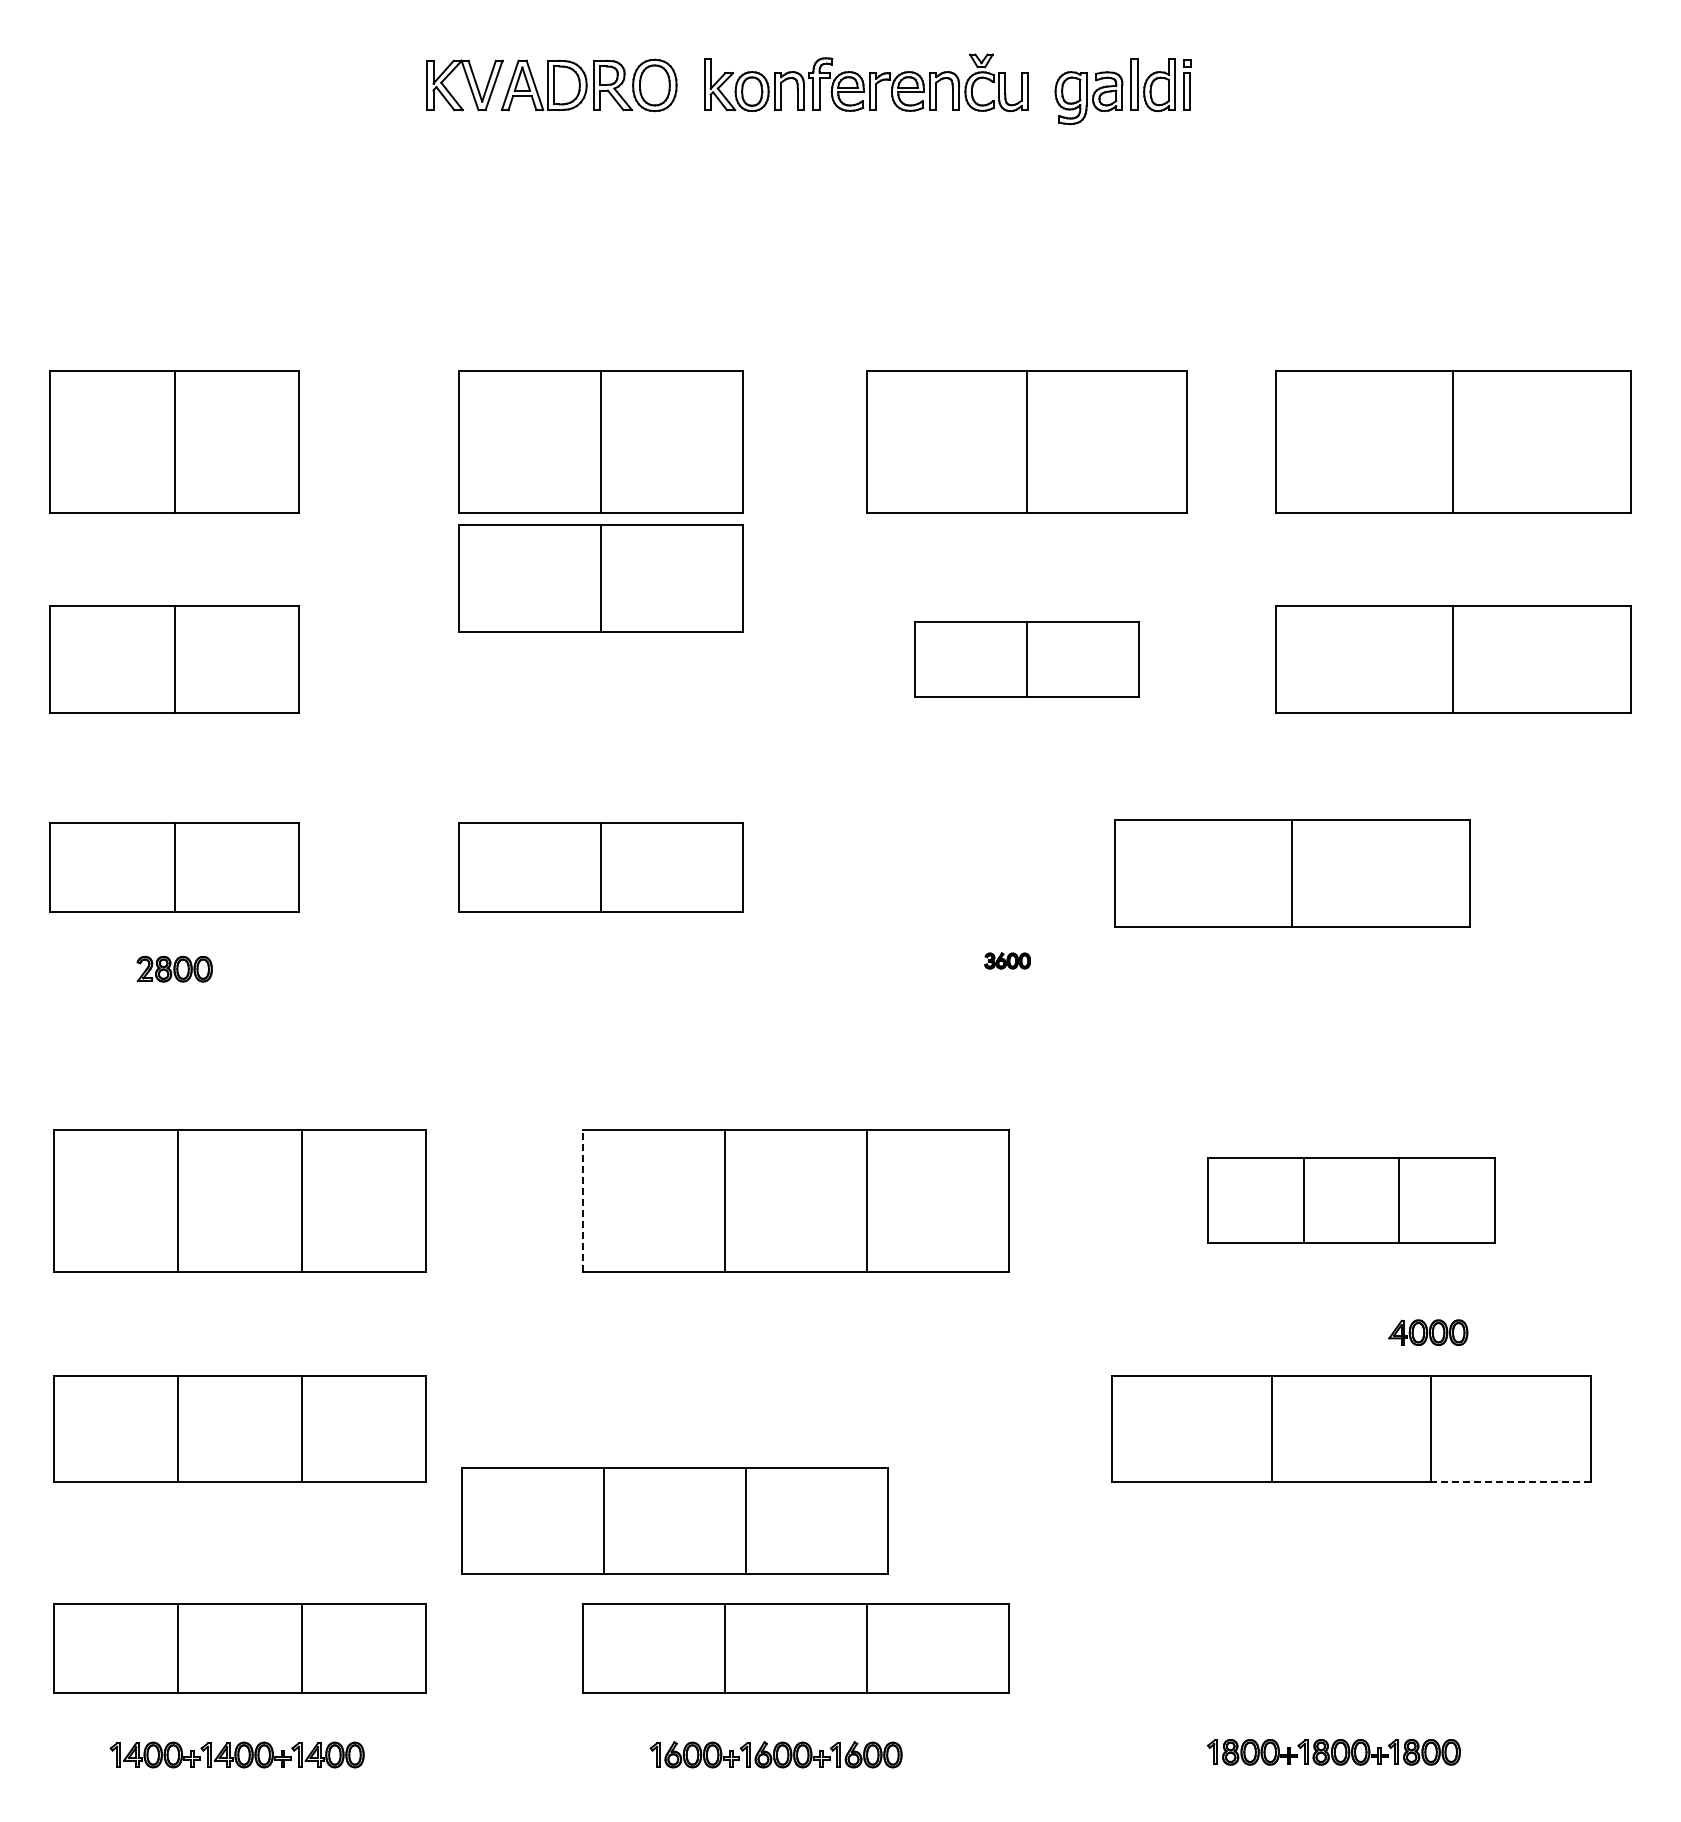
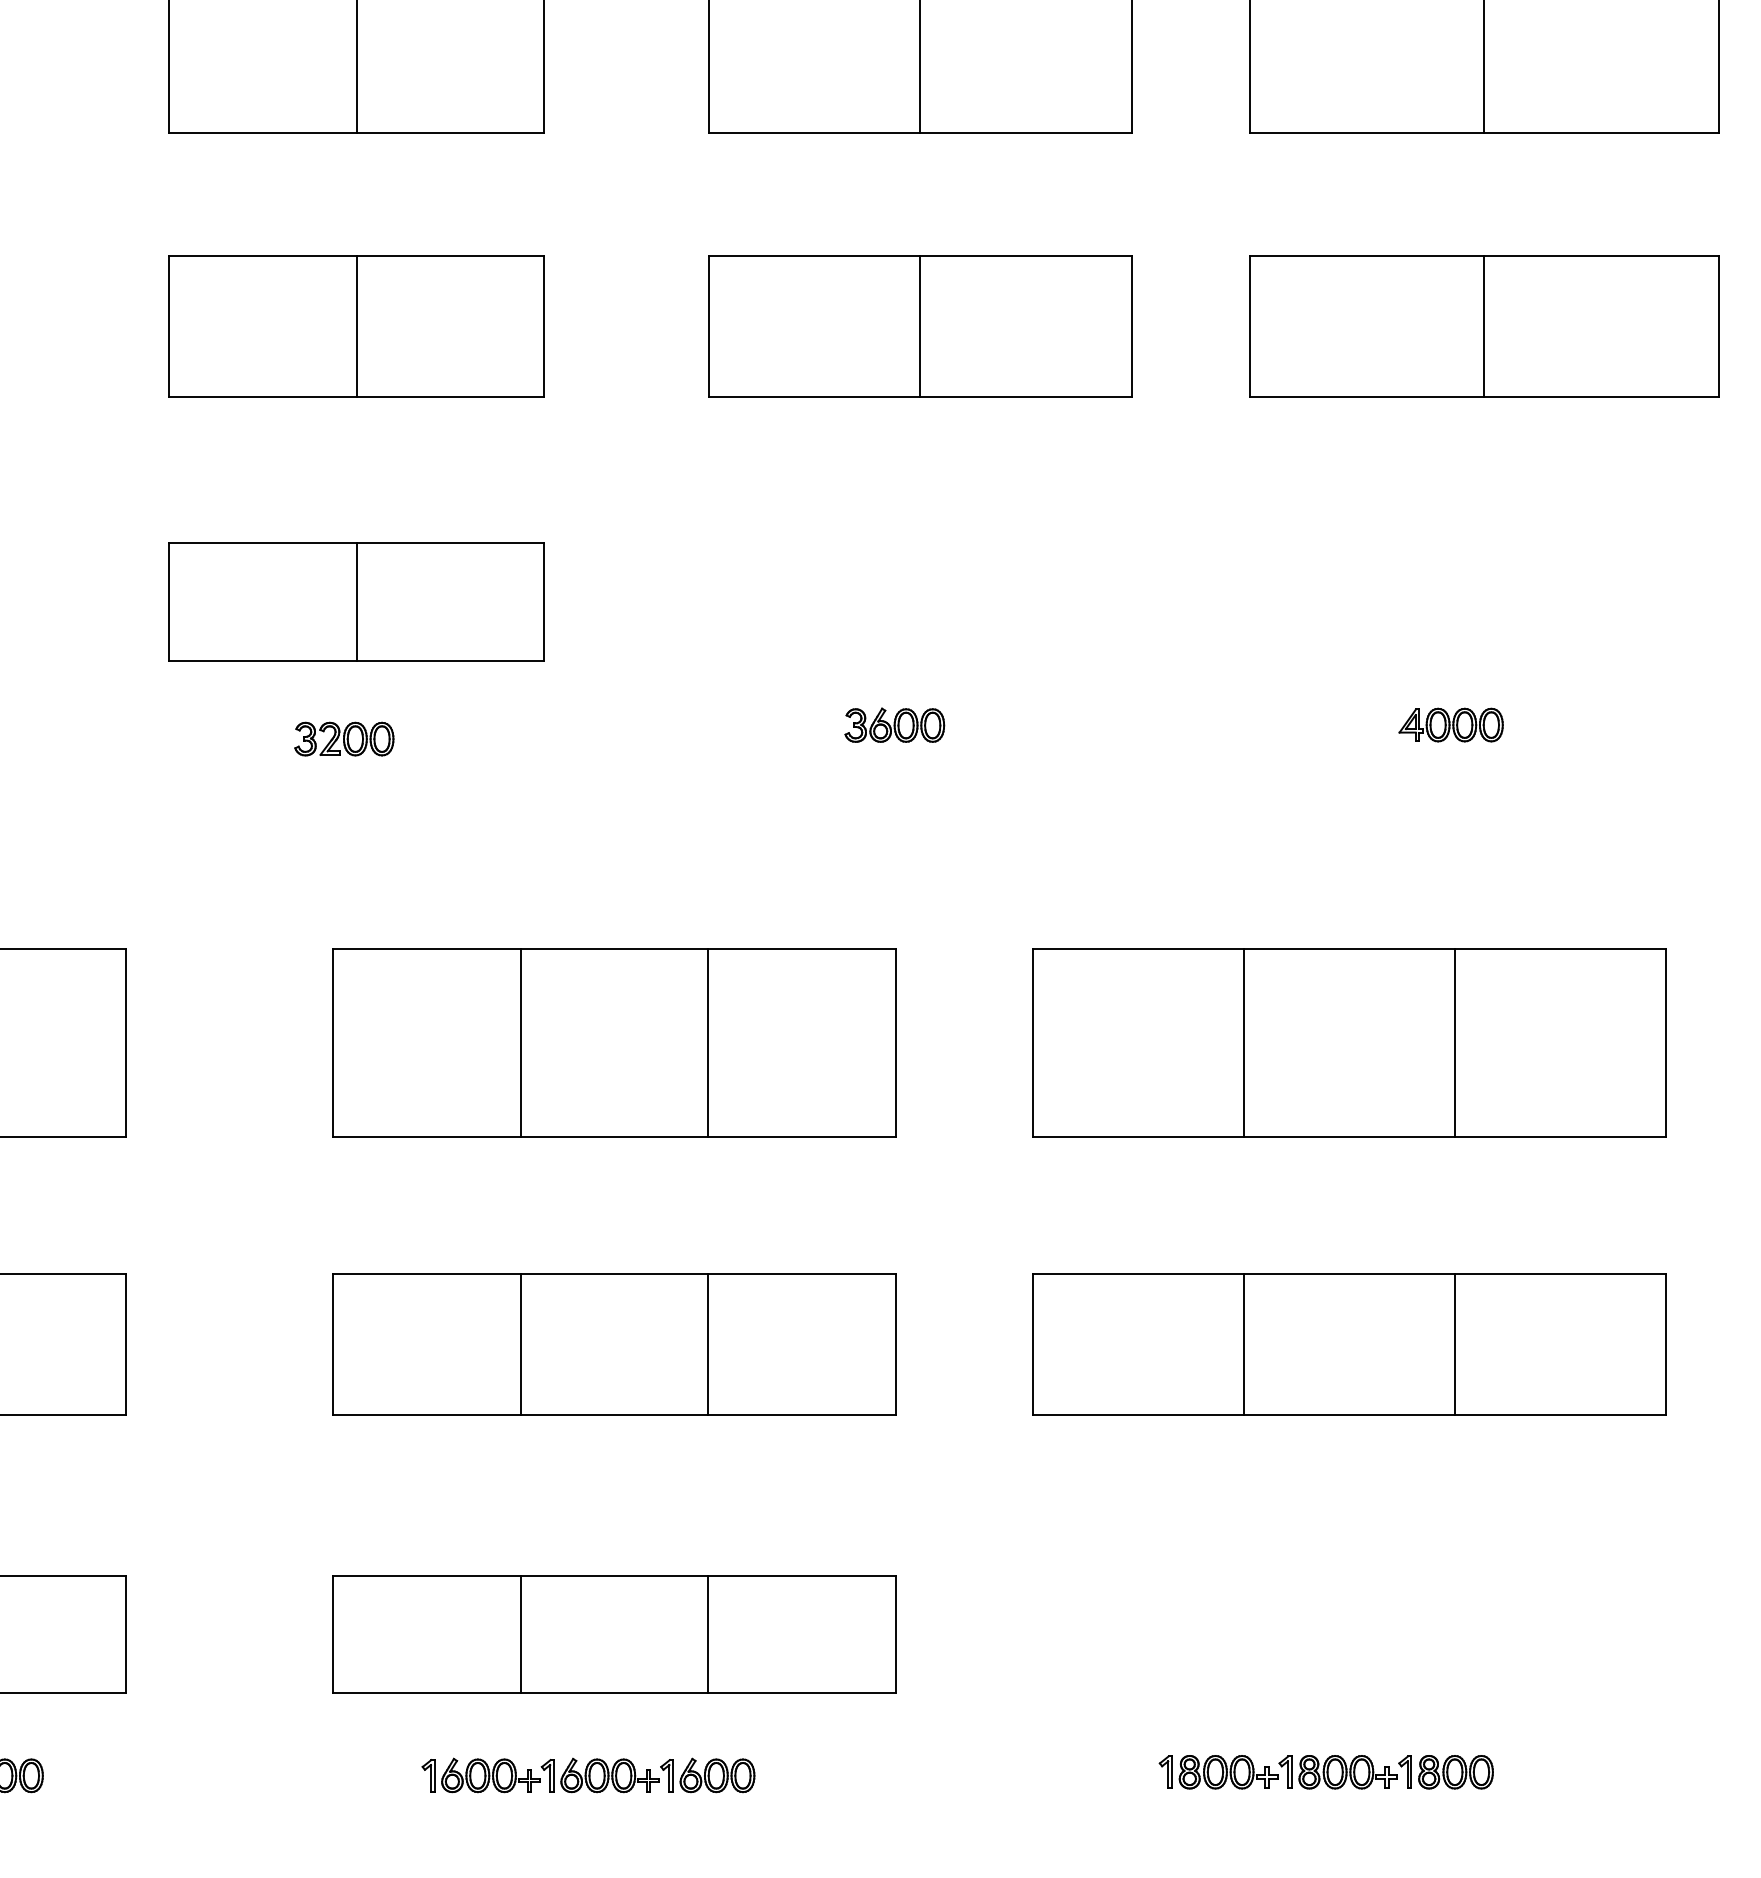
part: (600, 578) -> (356, 326), moved
part: (1026, 659) -> (919, 326), size x1.43
part: (1292, 873) -> (1271, 609), removed
part: (1007, 960) -> (894, 724), size x1.67
part: (591, 971) -> (344, 739), added
line: (582, 1200) -> (332, 1042), dashed -> solid
part: (1351, 1200) -> (1349, 1042), size x1.67
part: (1428, 1332) -> (1451, 724), moved
line: (1511, 1482) -> (1561, 1415), dashed -> solid
part: (674, 1520) -> (614, 1343), moved

